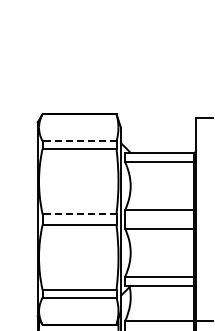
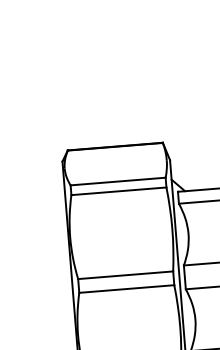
line: (79, 141) -> (118, 181), dashed -> solid
line: (79, 214) -> (125, 275), dashed -> solid

